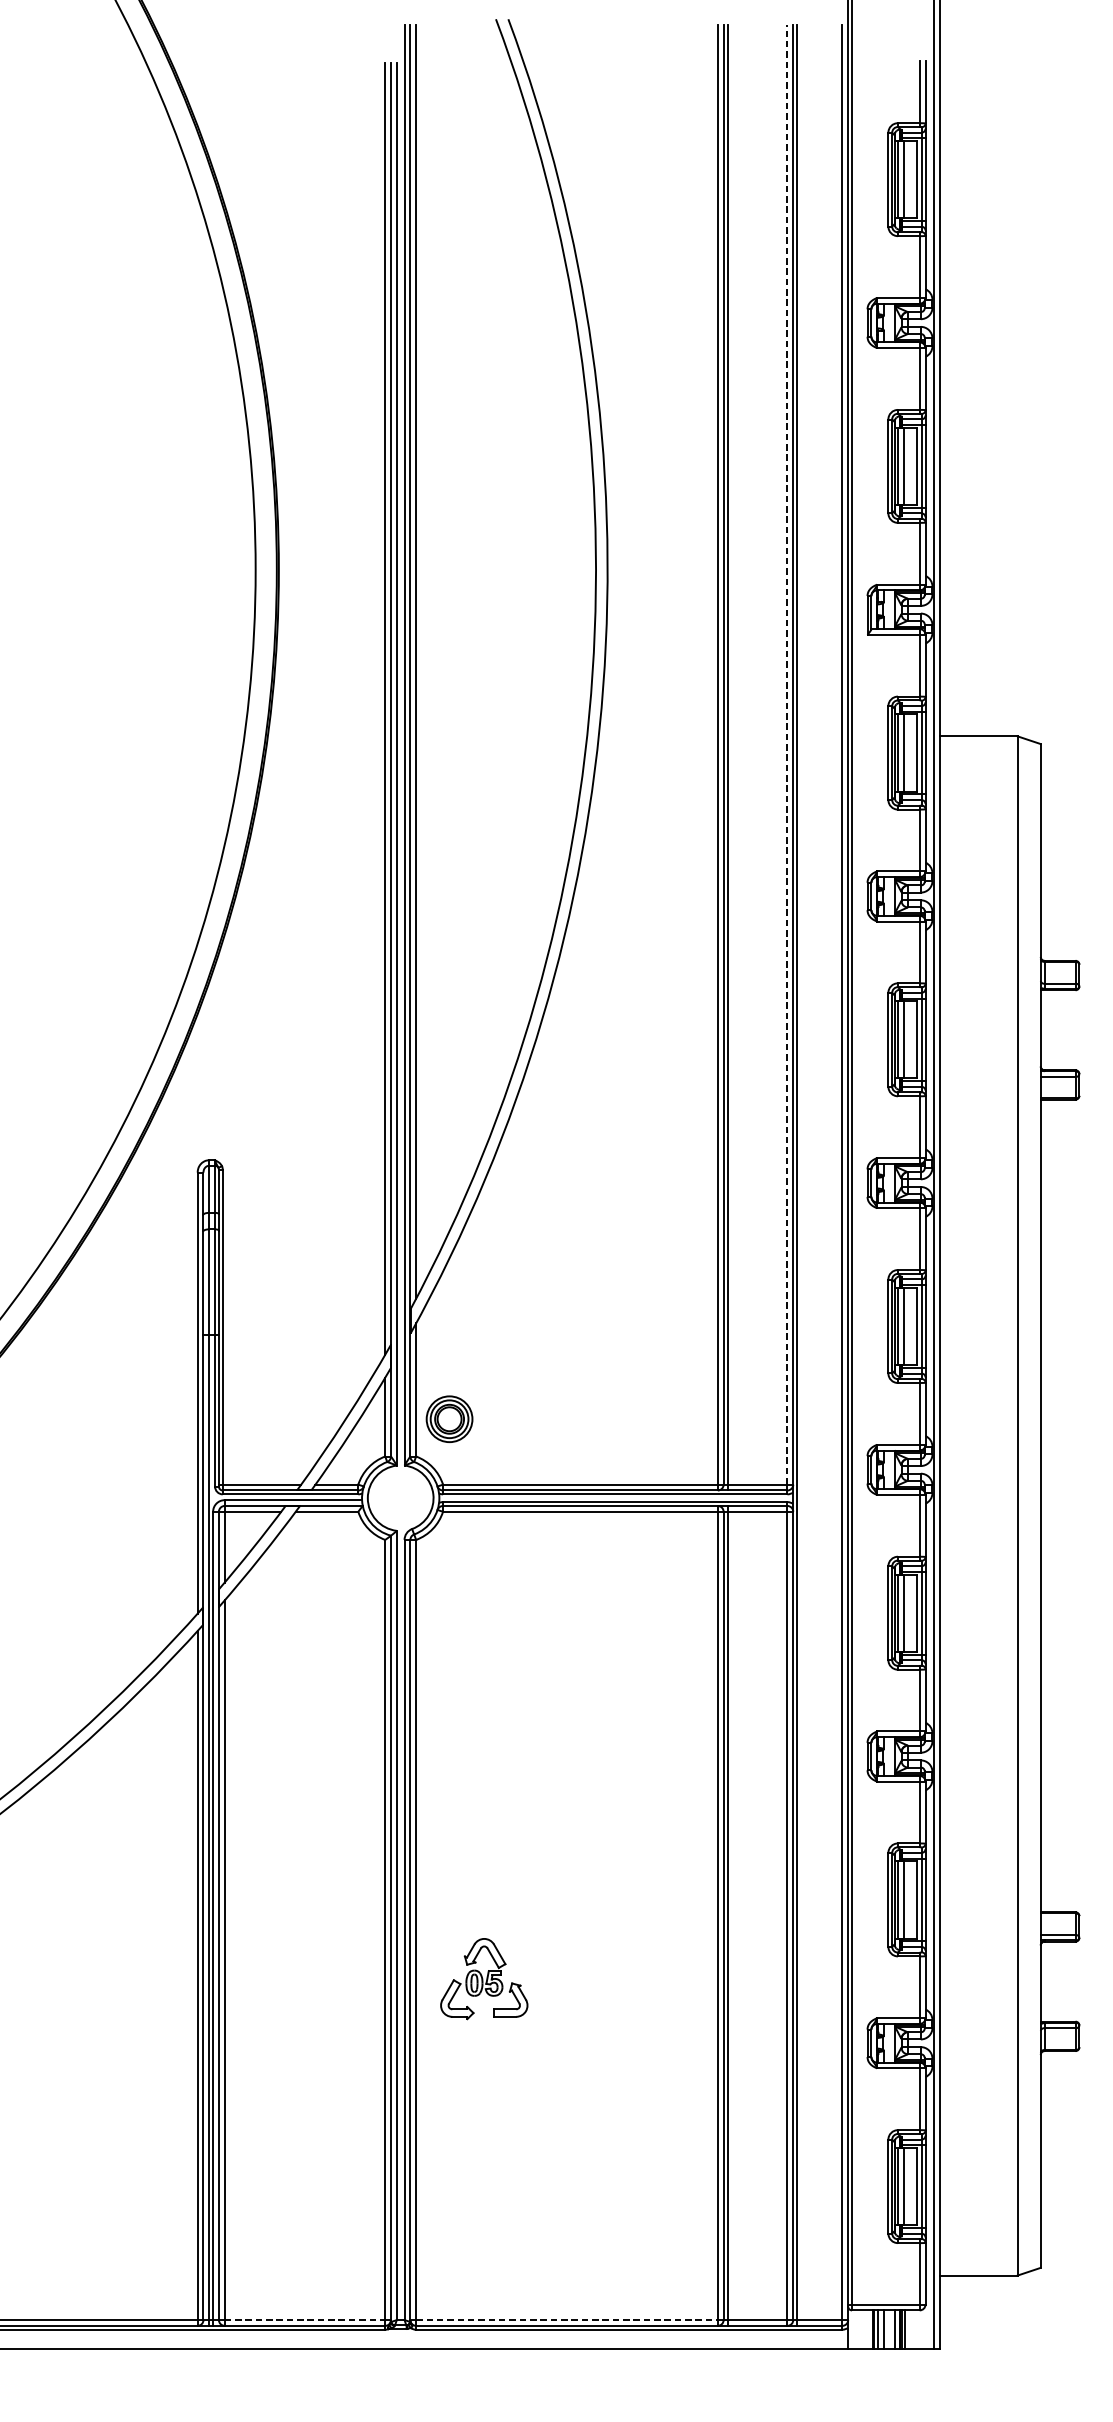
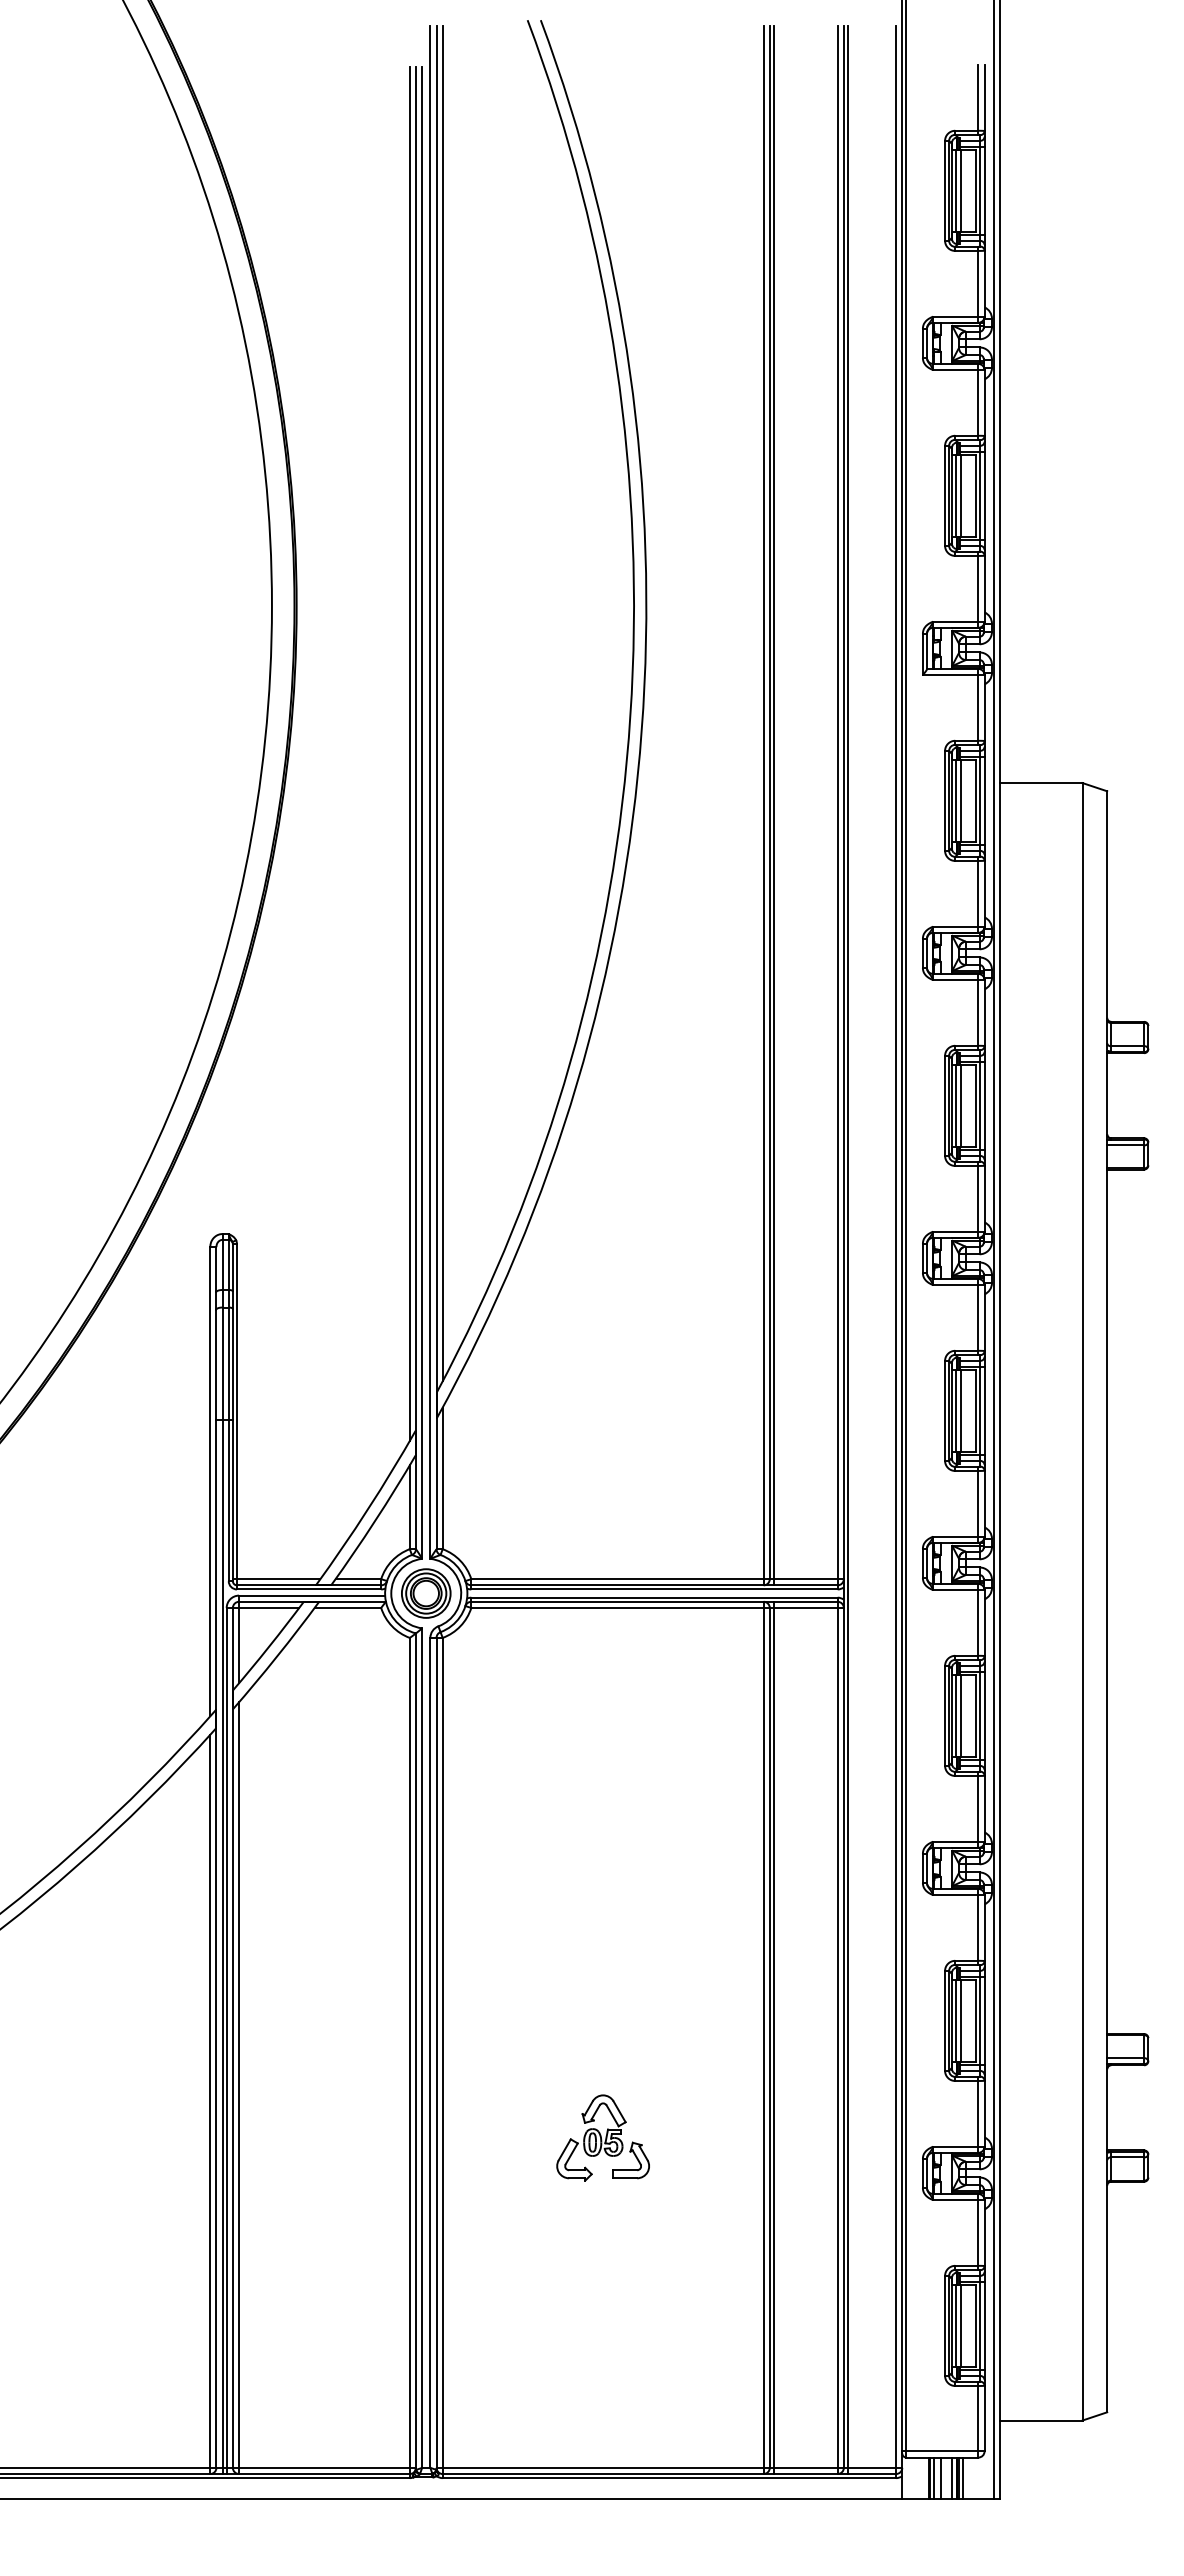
line: (787, 754) -> (837, 802), dashed -> solid
part: (449, 1419) -> (426, 1593), moved
part: (483, 1978) -> (602, 2137), moved
line: (305, 2319) -> (324, 2467), dashed -> solid
line: (567, 2319) -> (603, 2467), dashed -> solid

